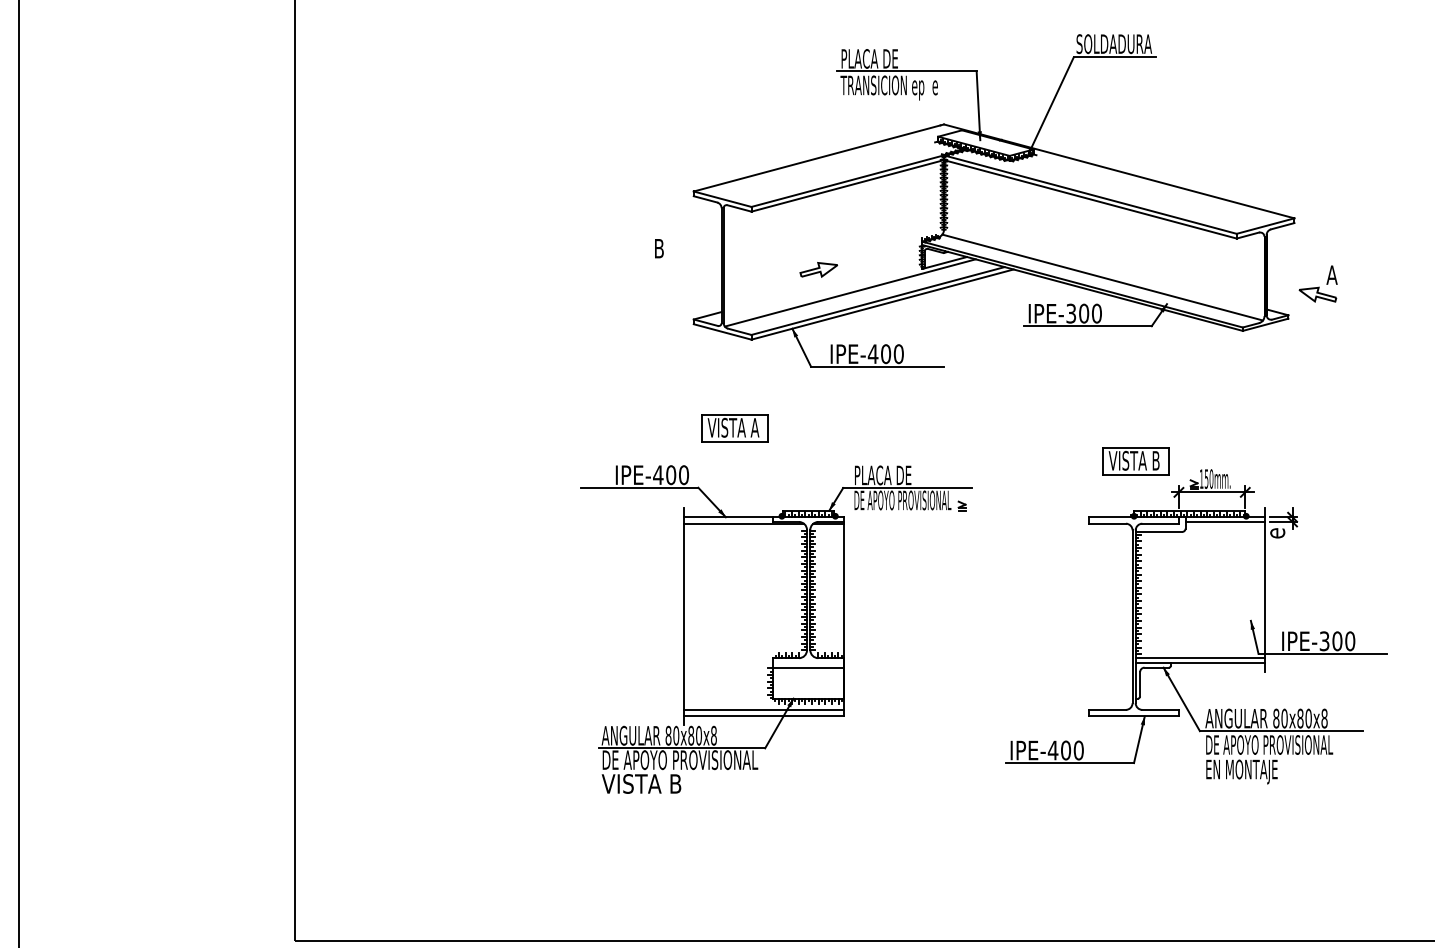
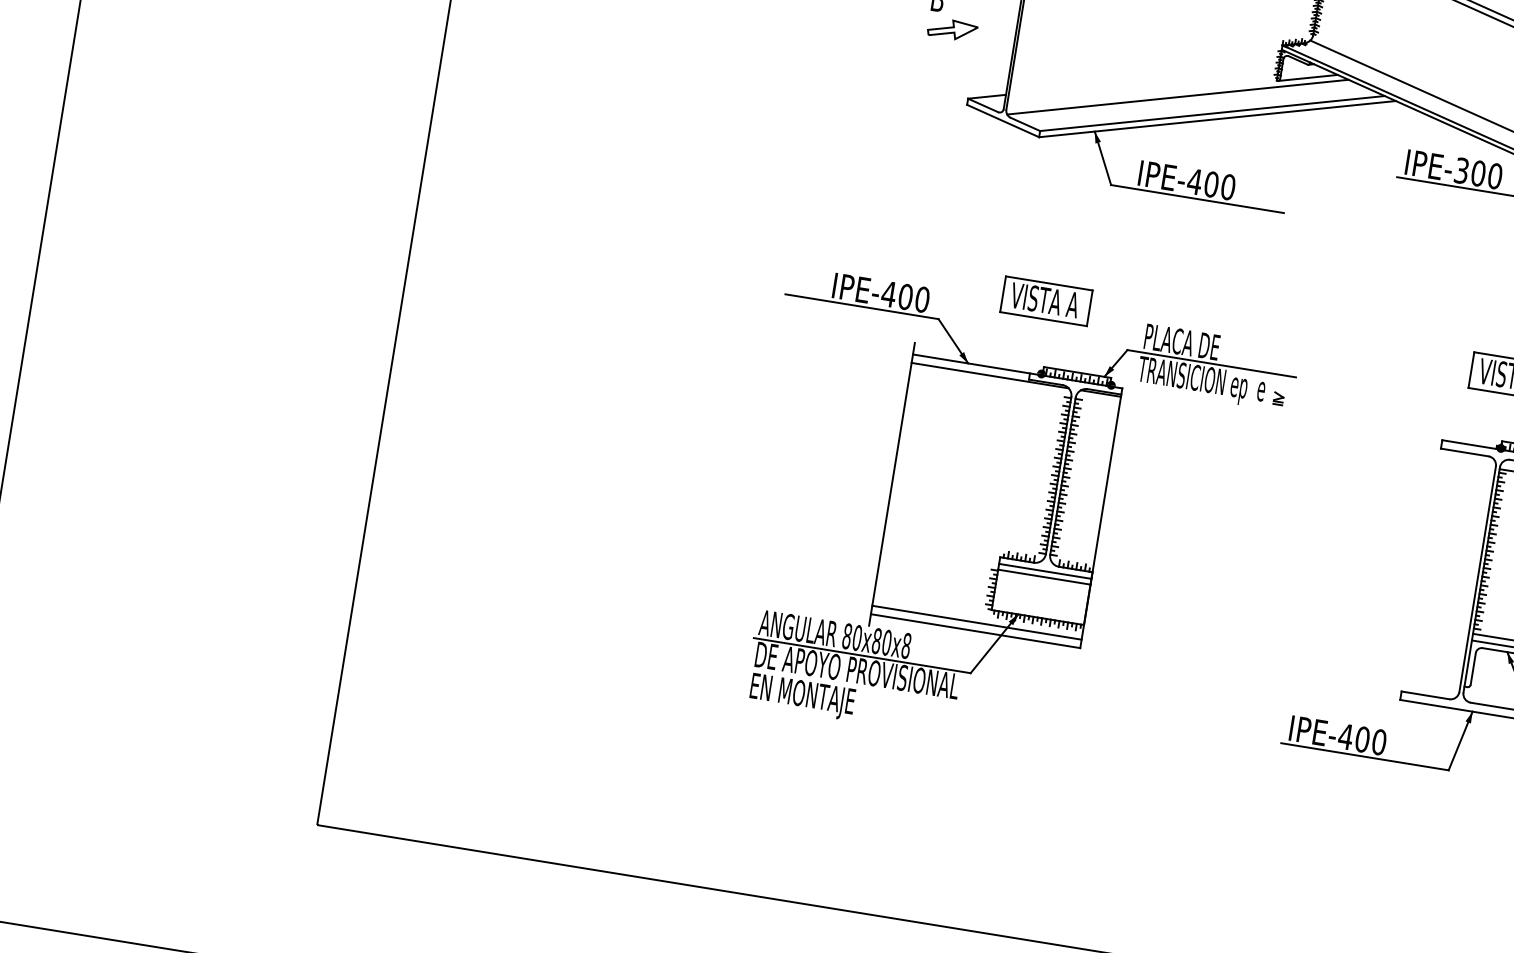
part: (818, 269) -> (952, 29), moved
part: (734, 428) -> (1046, 301), moved
text: (902, 502) -> (1201, 381), DE APOYO PROVISIONAL -> TRANSICION ep  e
line: (808, 663) -> (1045, 571), added
text: (641, 786) -> (801, 696), VISTA B -> EN MONTAJE

